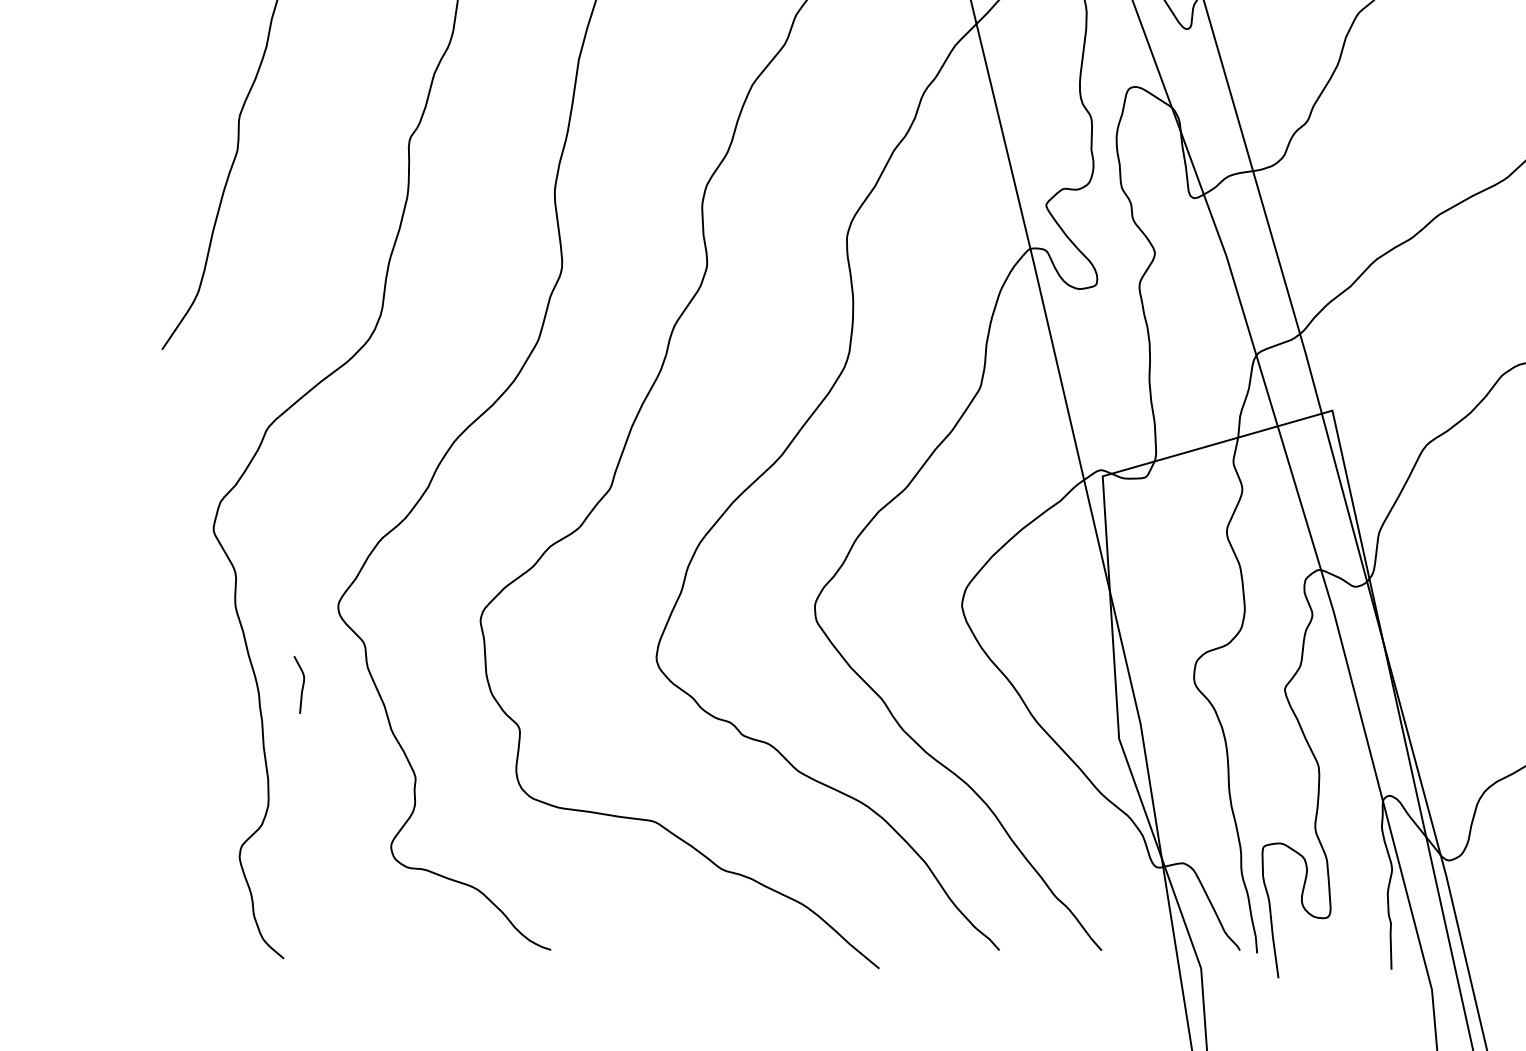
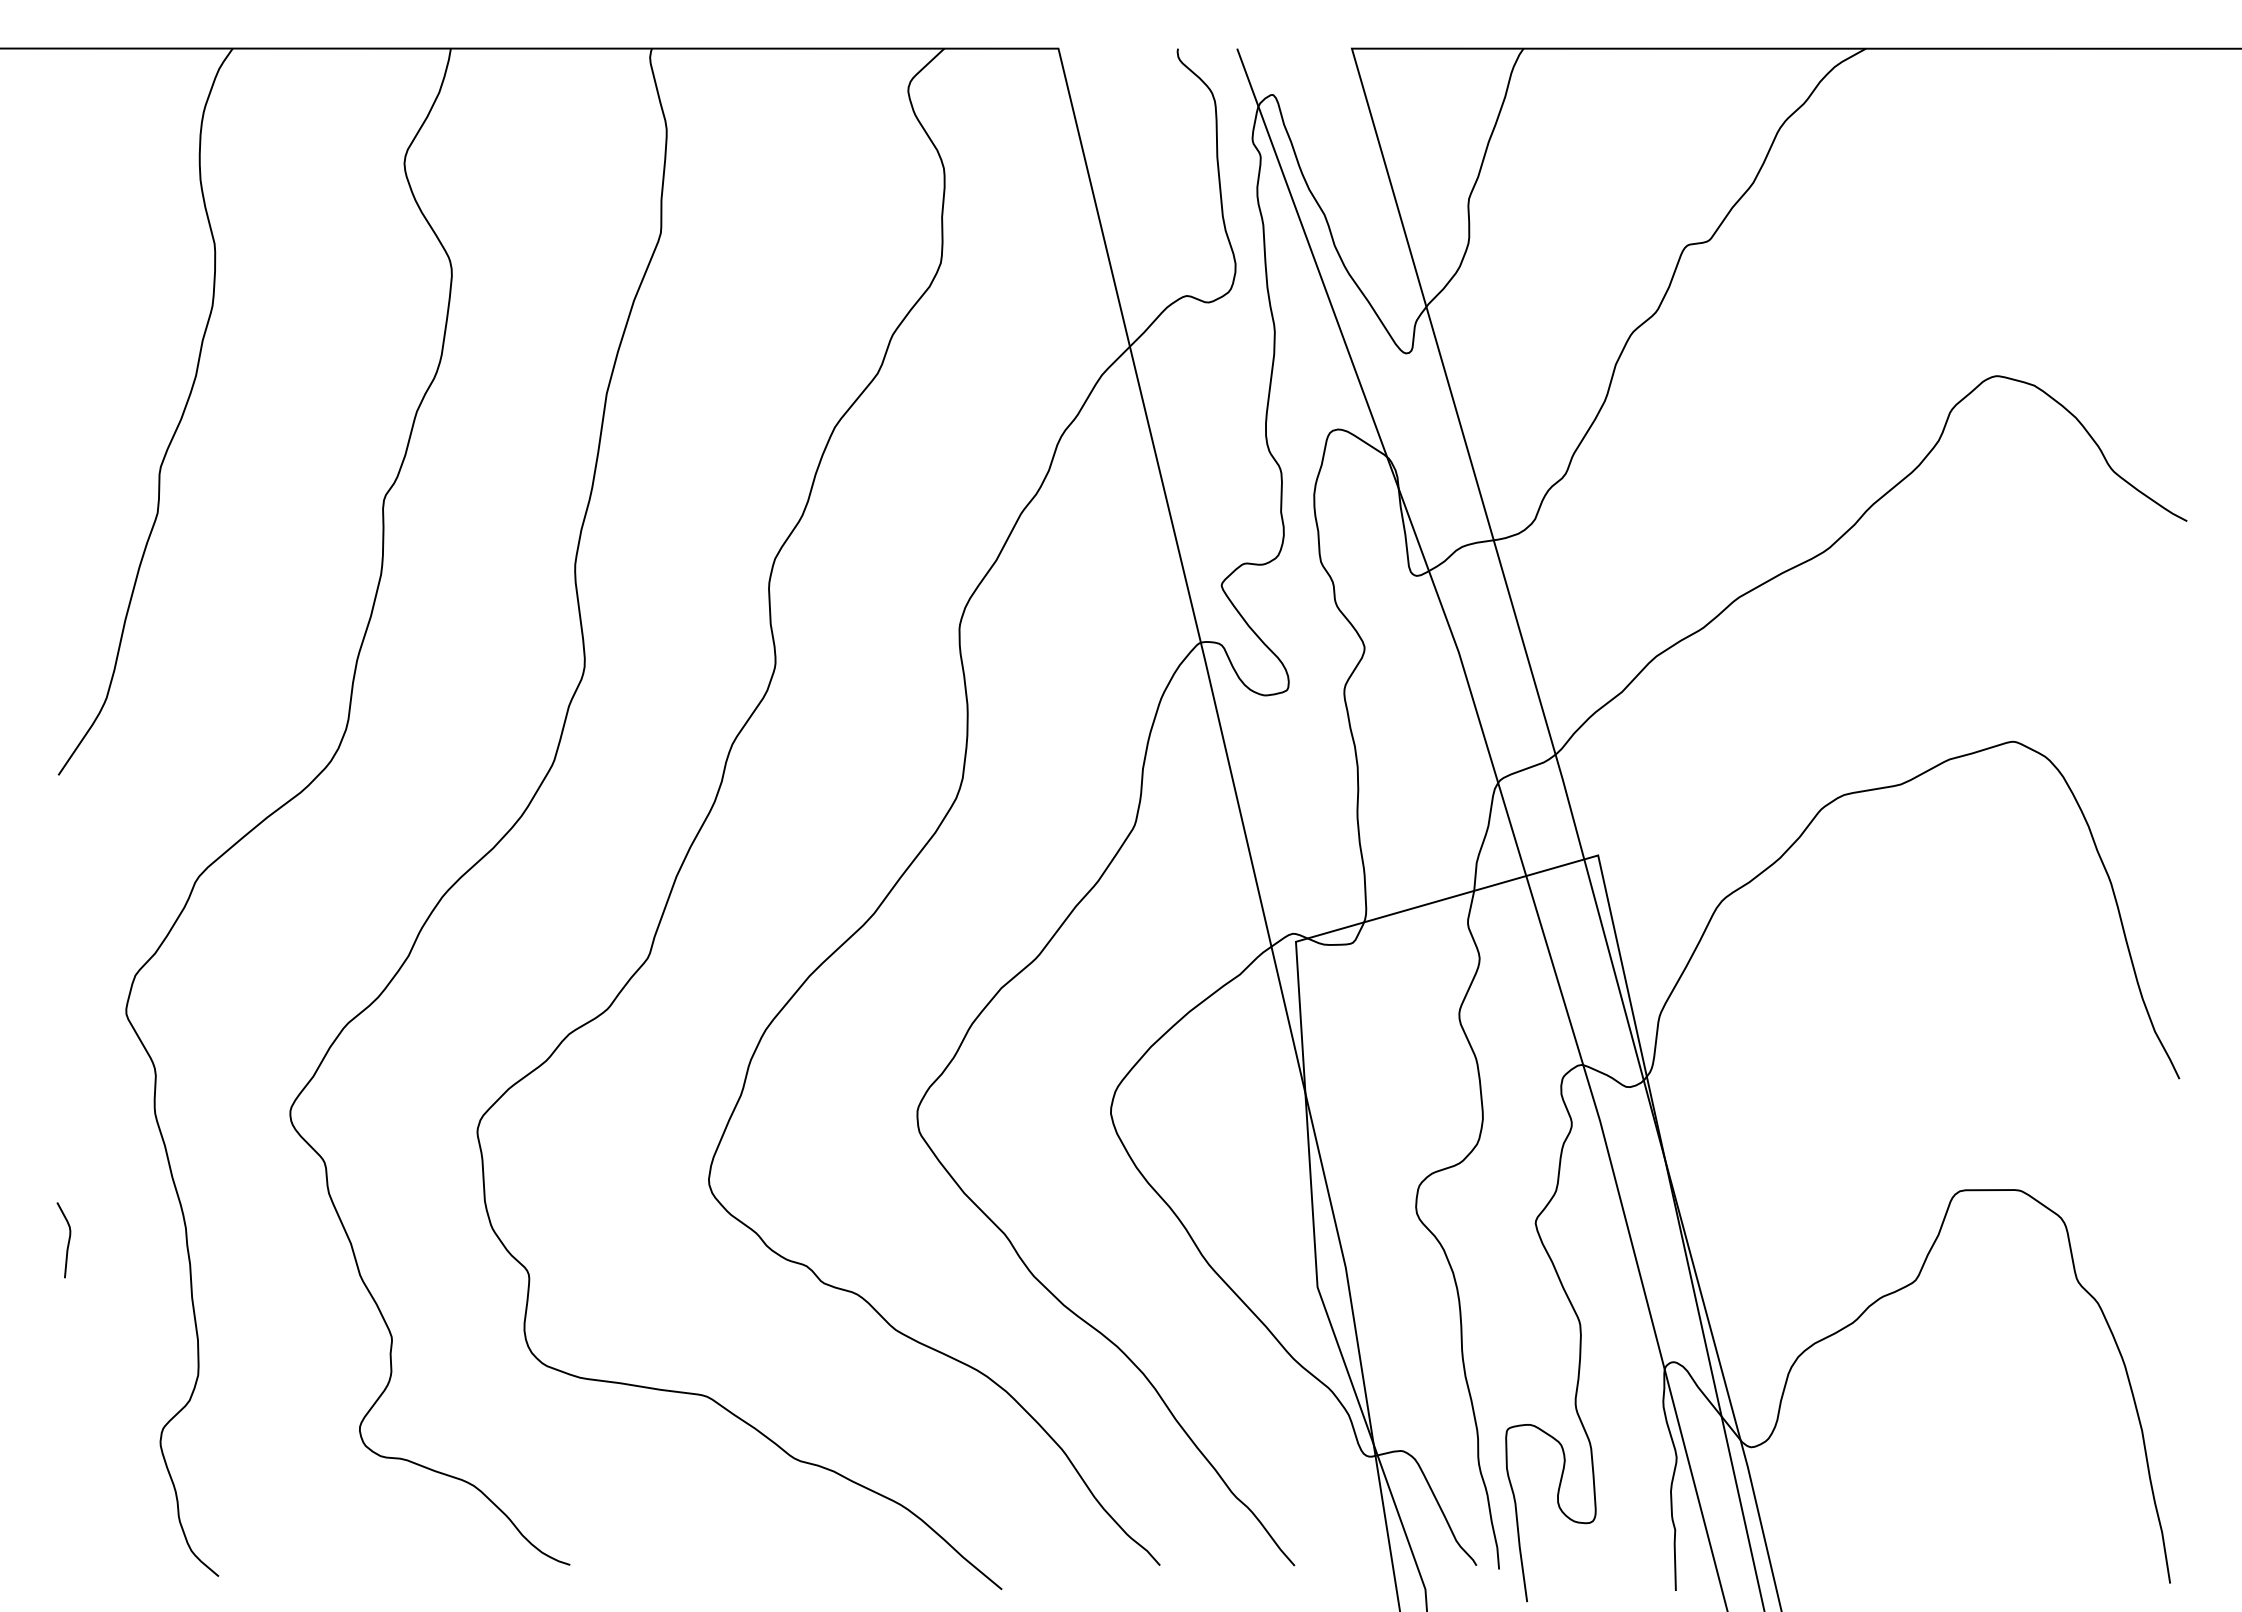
curve: (302, 685) -> (68, 1240), moved

